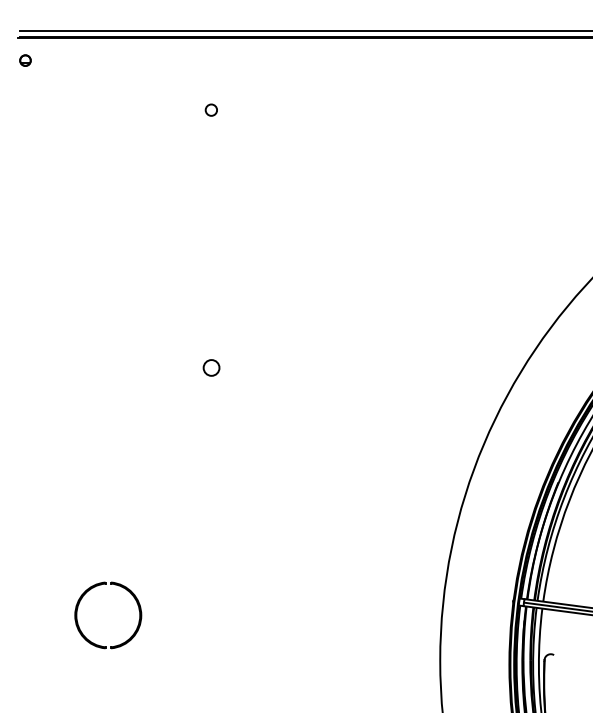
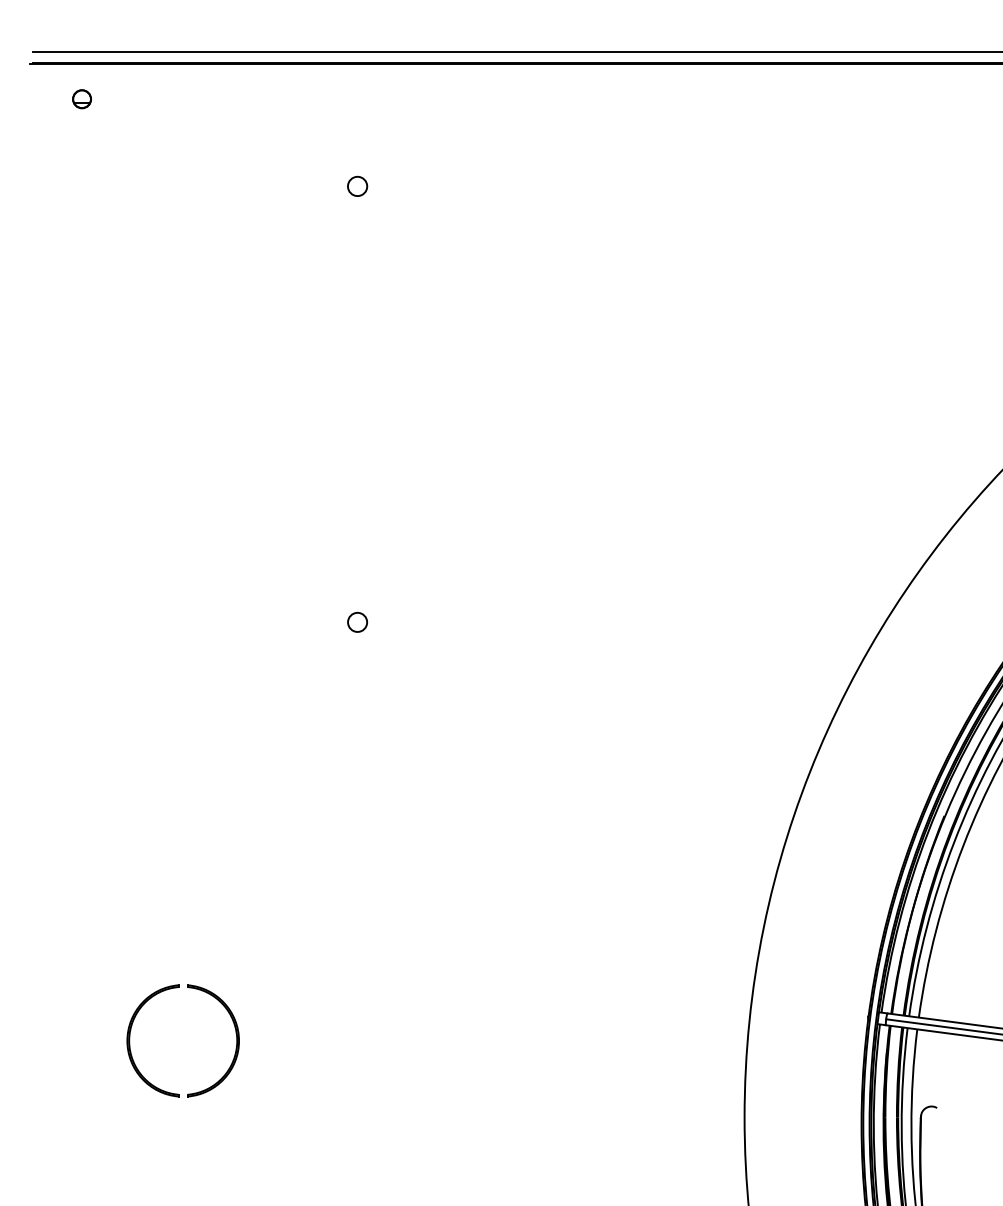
part: (25, 60) -> (82, 99), moved
circle: (210, 367) -> (356, 621), size x0.71

